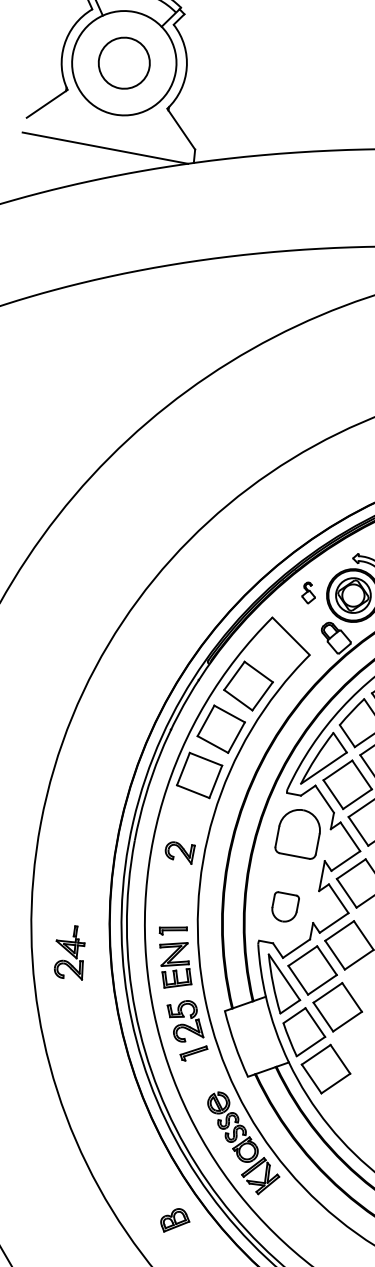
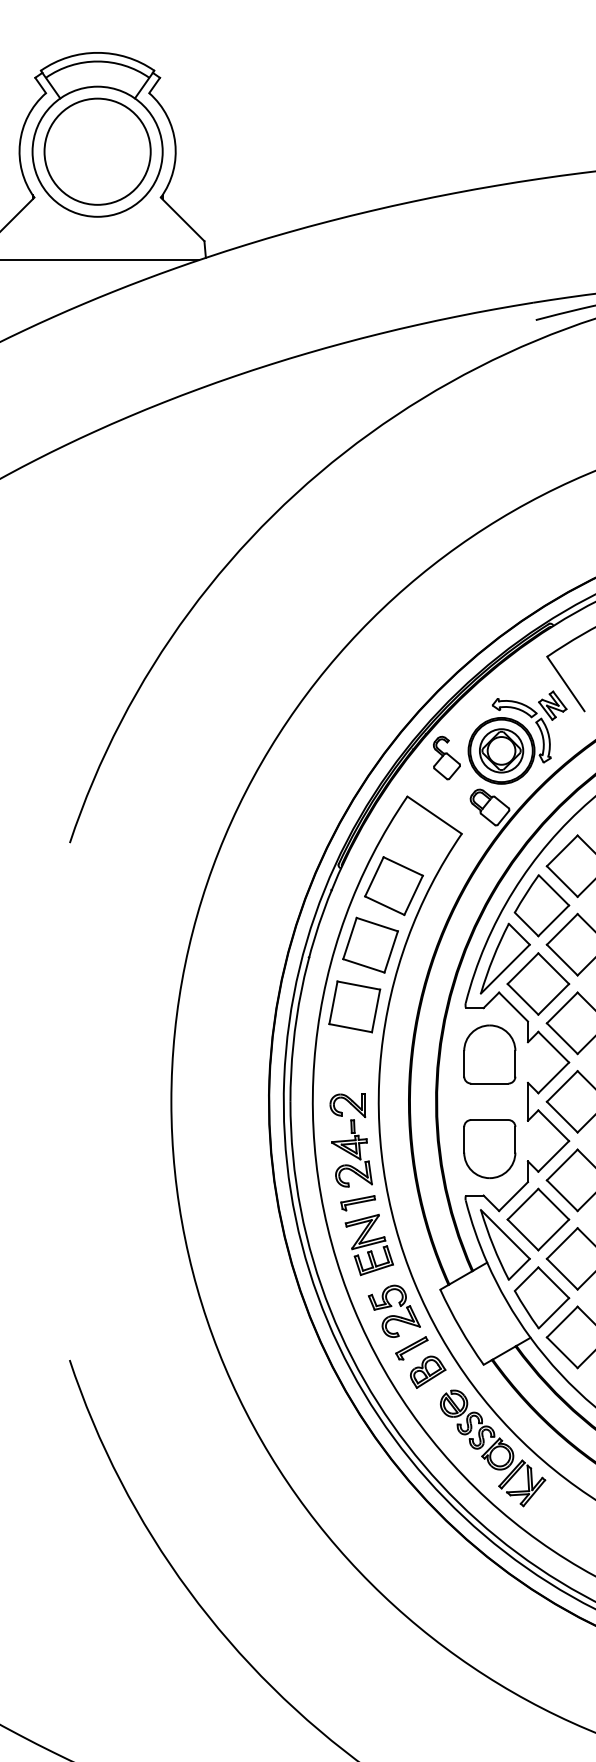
circle: (124, 62) -> (97, 151), size x1.67
part: (309, 592) -> (446, 757), size x1.67
part: (284, 907) -> (489, 1148), size x1.67
part: (70, 952) -> (351, 1153), moved
part: (175, 1220) -> (428, 1371), moved

